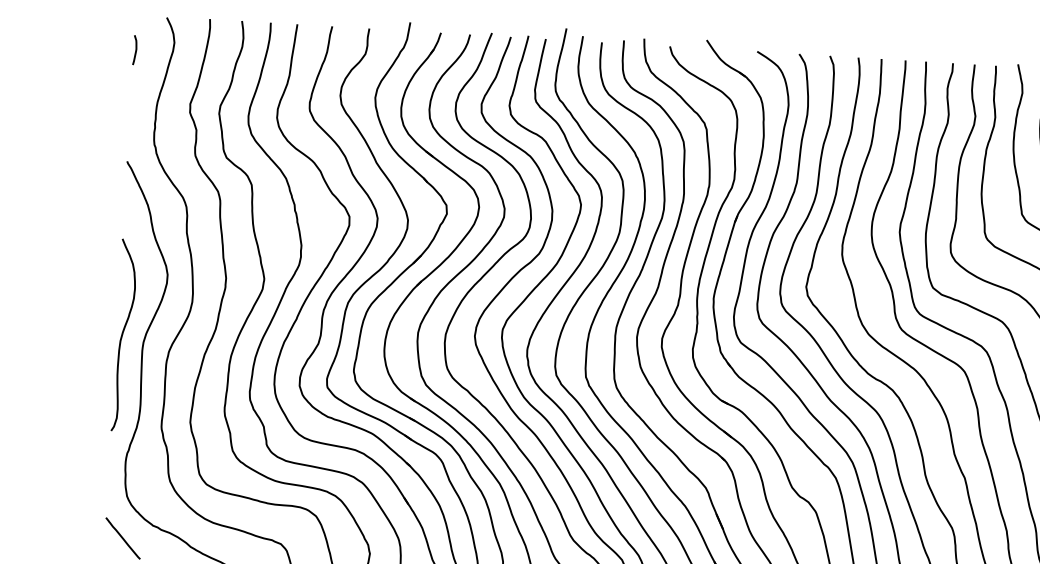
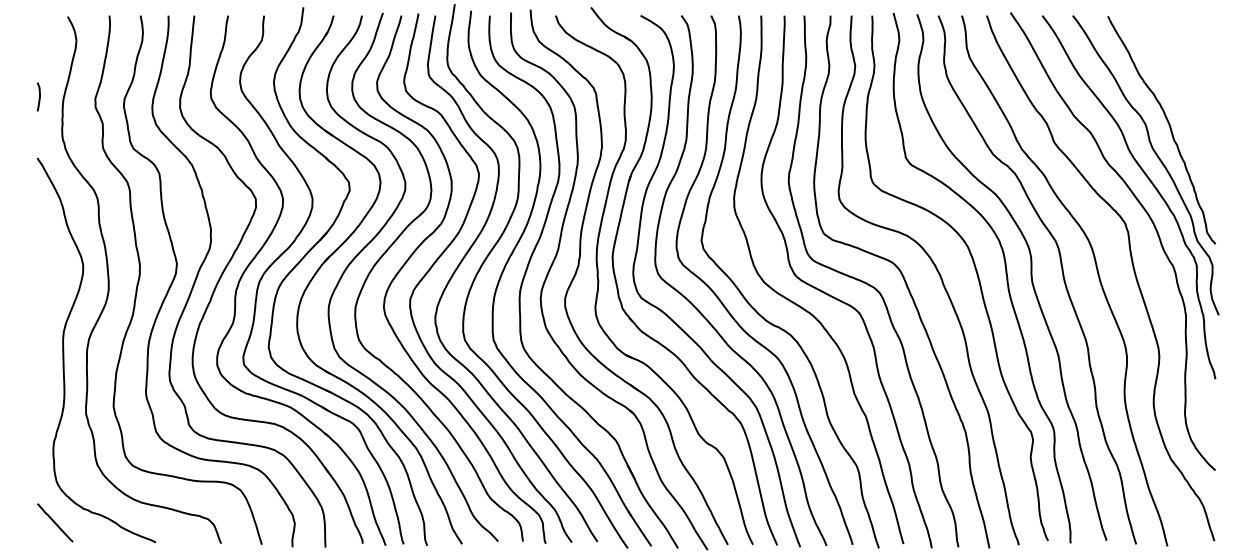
curve: (135, 49) -> (39, 96), moved
curve: (122, 335) -> (43, 326), removed

